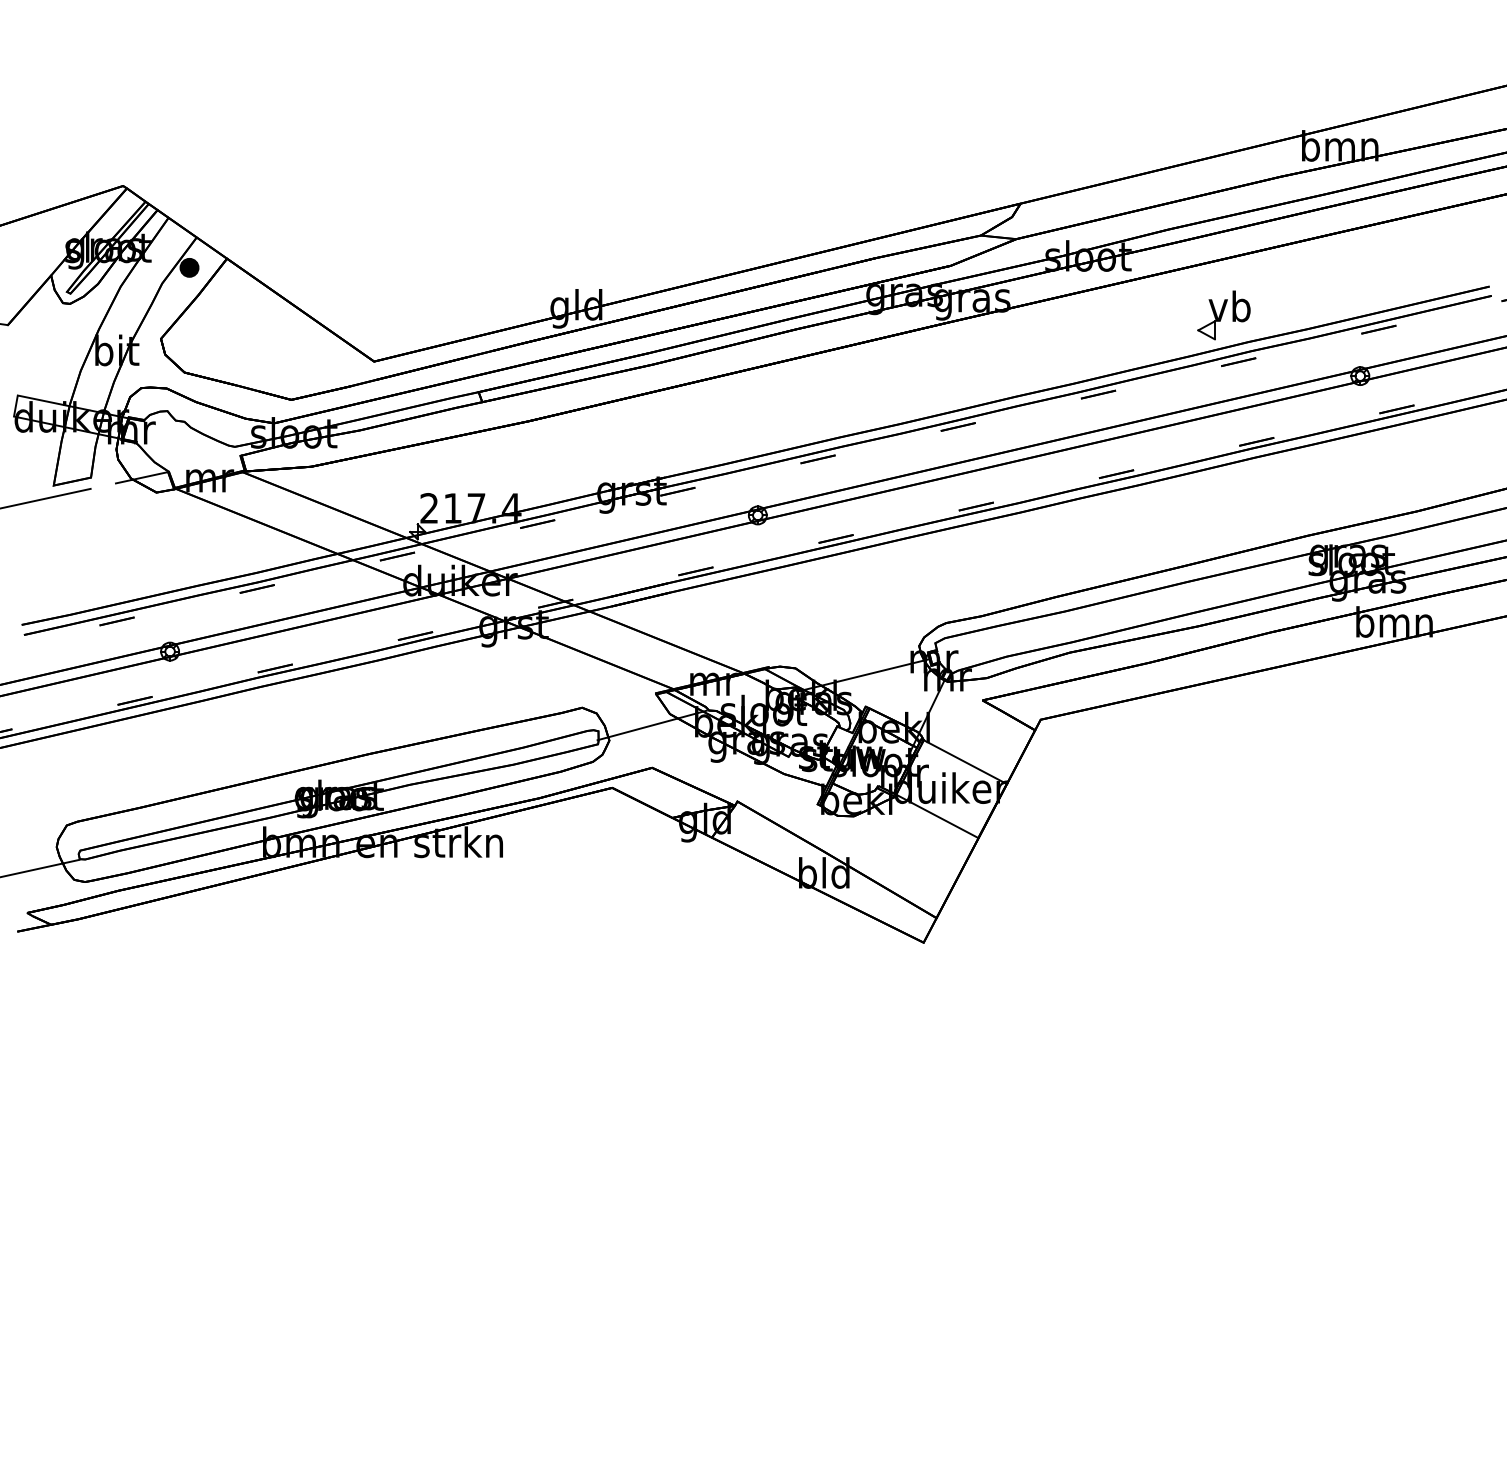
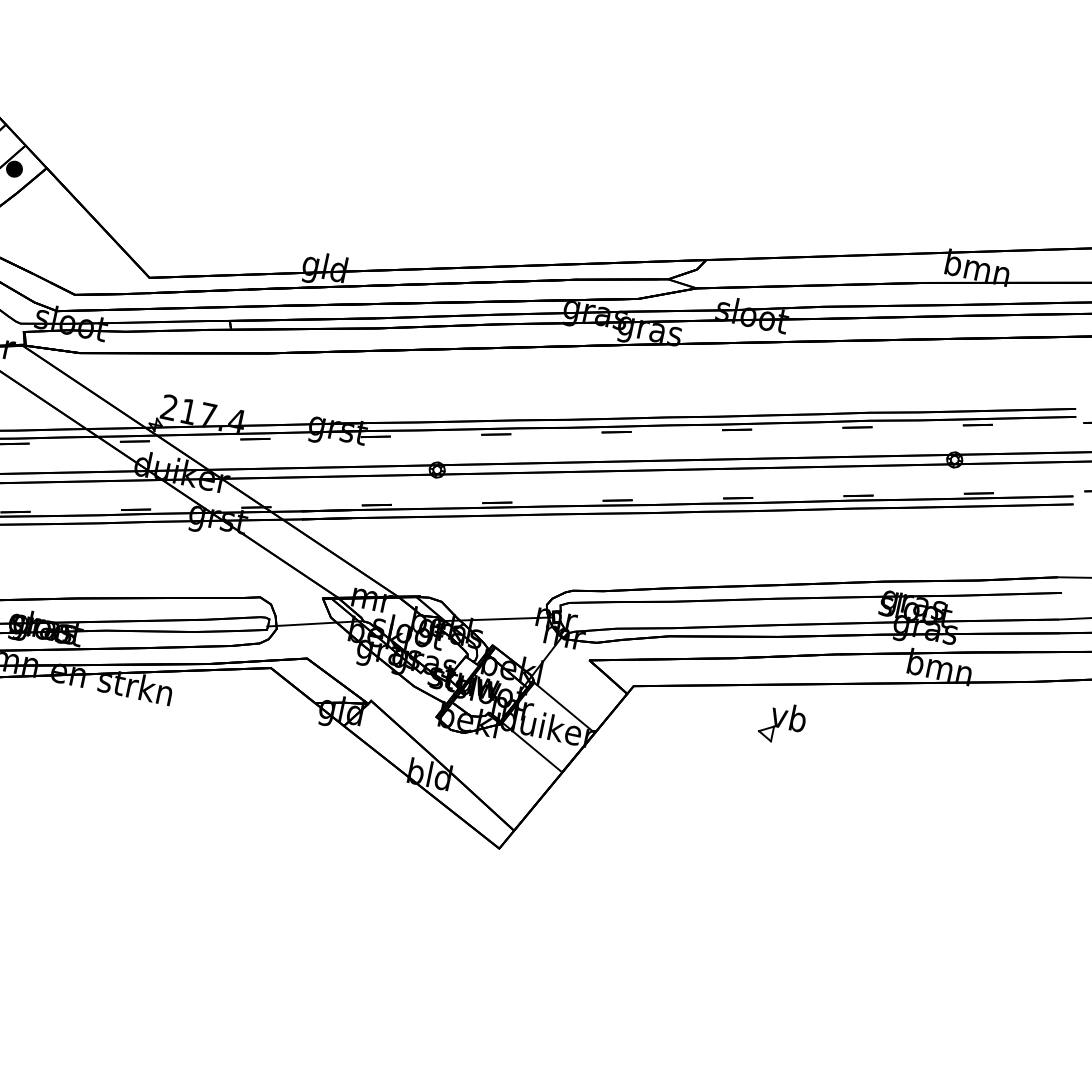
part: (1223, 315) -> (782, 723), moved

